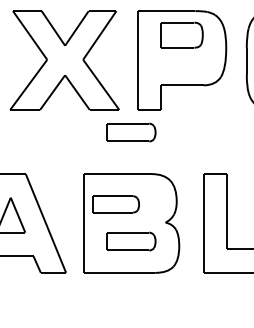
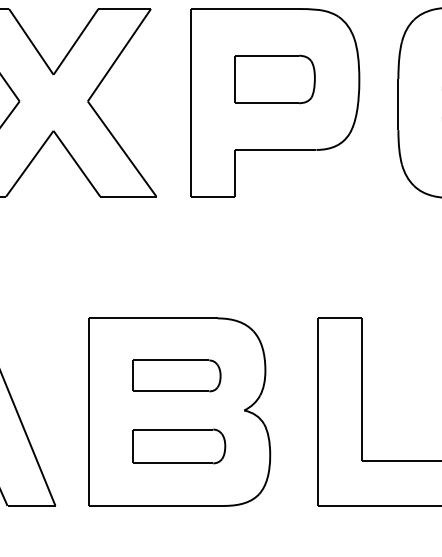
part: (181, 34) -> (274, 78), moved
part: (131, 132) -> (179, 239), removed
part: (115, 204) -> (175, 376), moved

